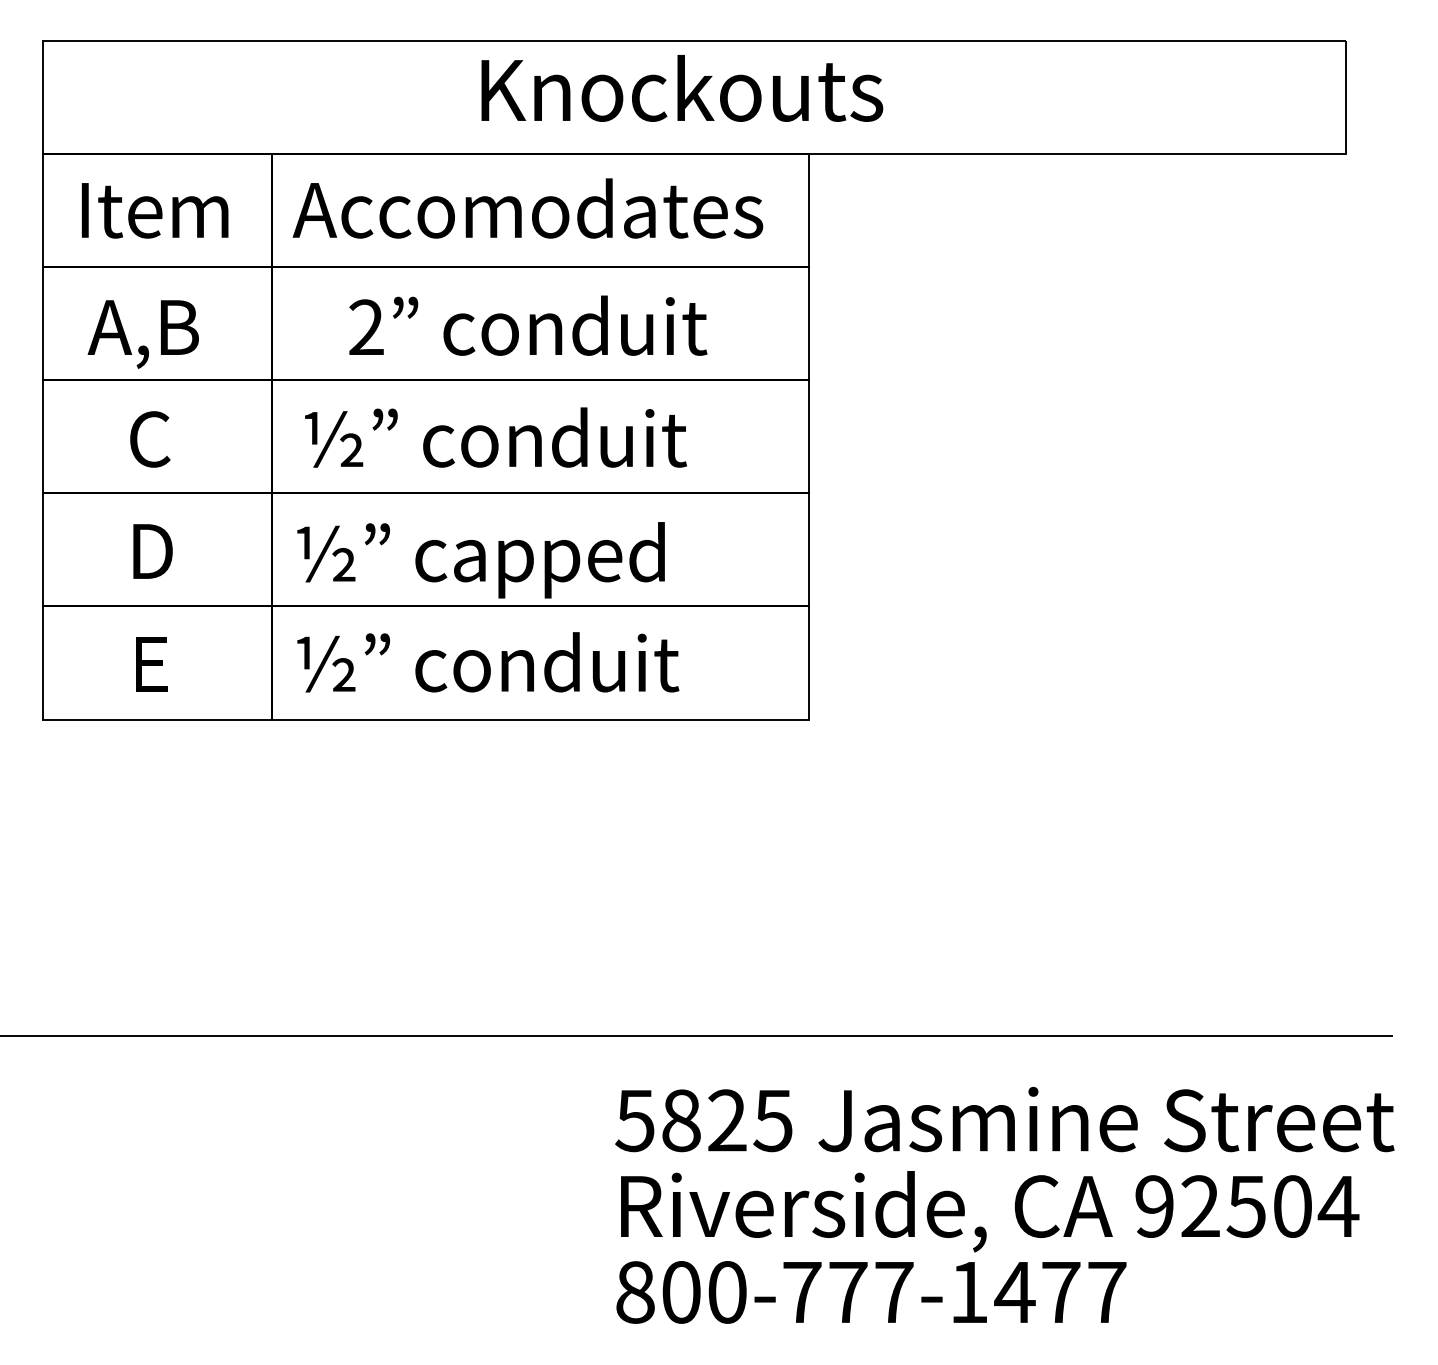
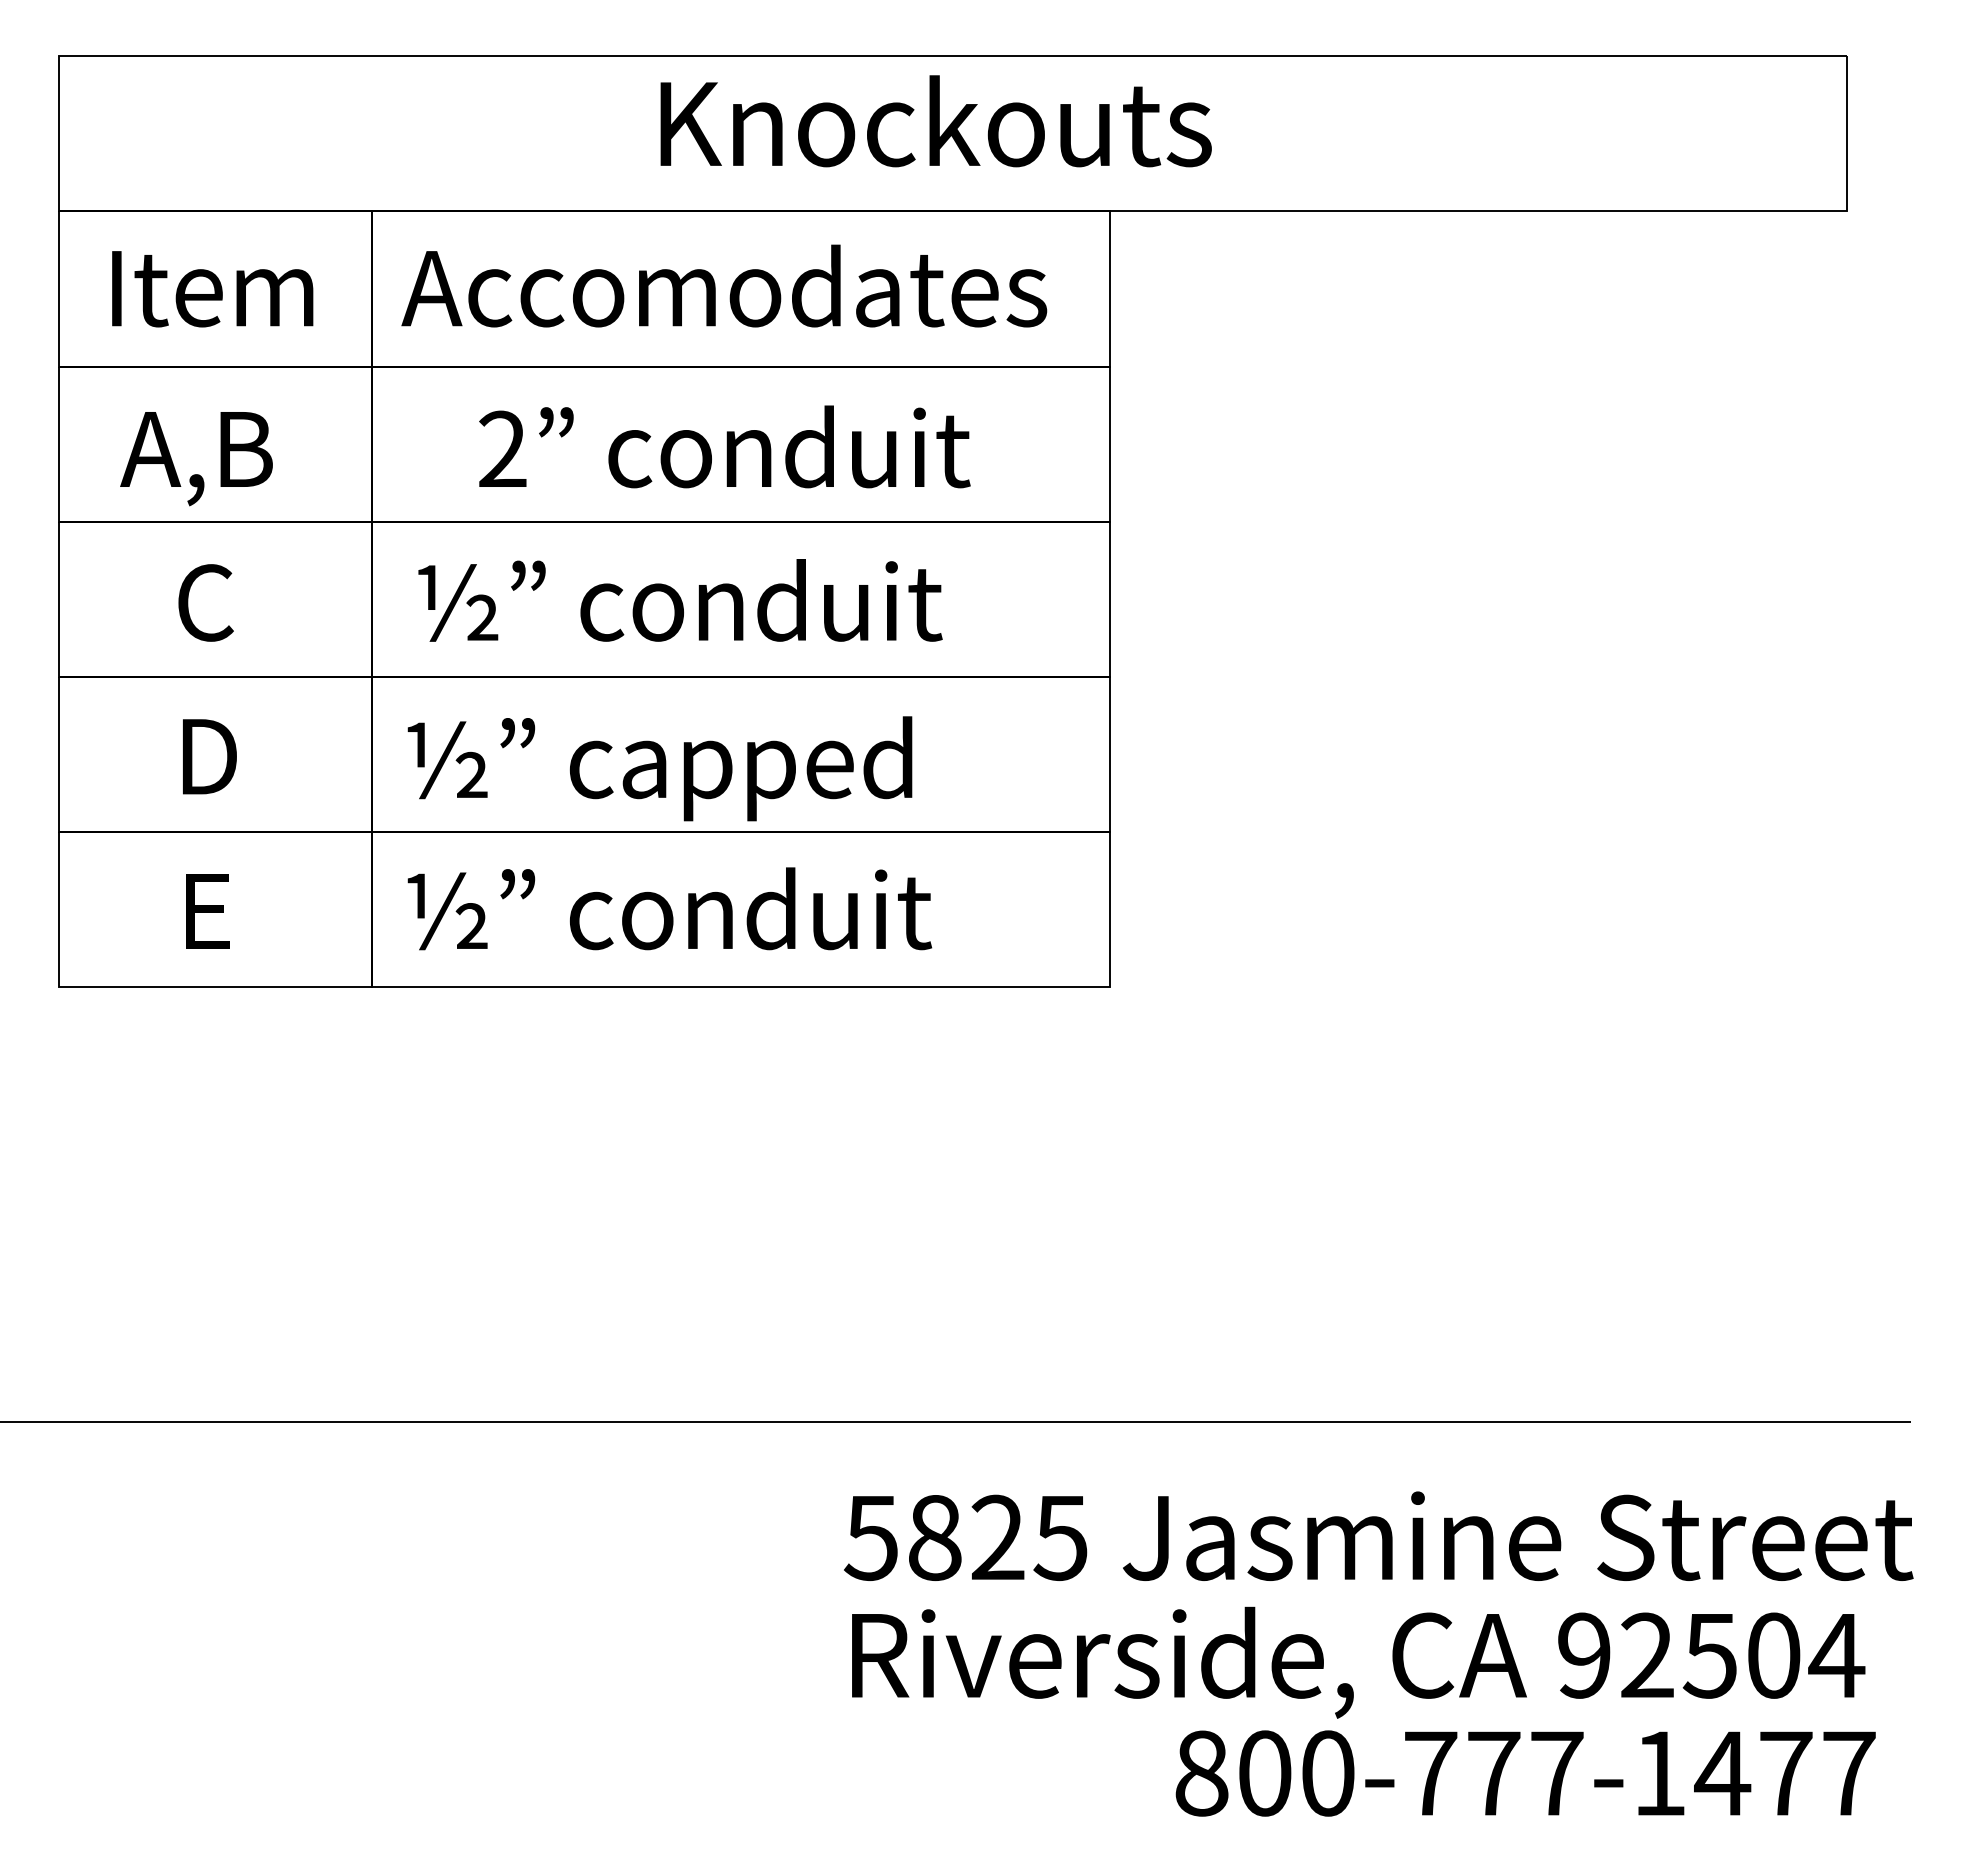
text: (871, 1292) -> (1525, 1773), moved

